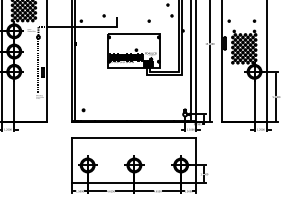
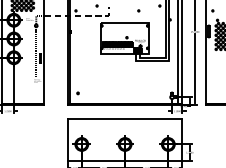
line: (87, 26) -> (81, 15), solid -> dashed

